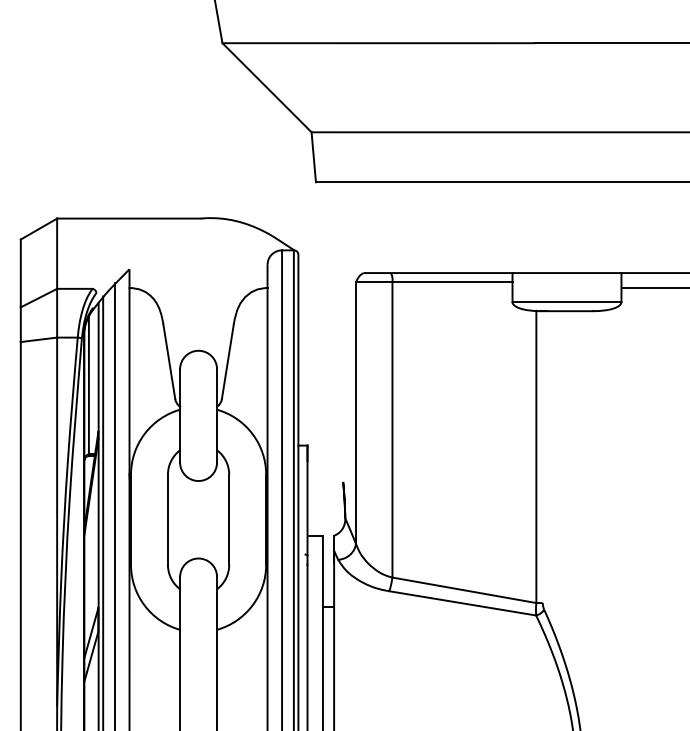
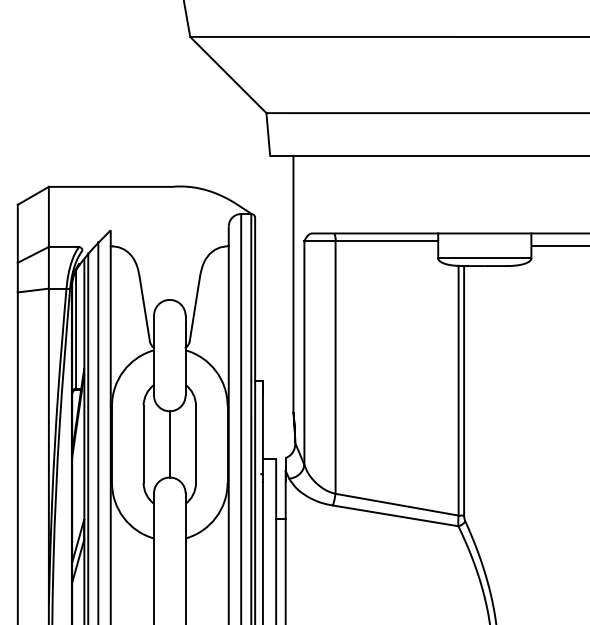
line: (343, 331) -> (293, 283), added
line: (543, 456) -> (464, 390), added
line: (198, 519) -> (169, 444), added

